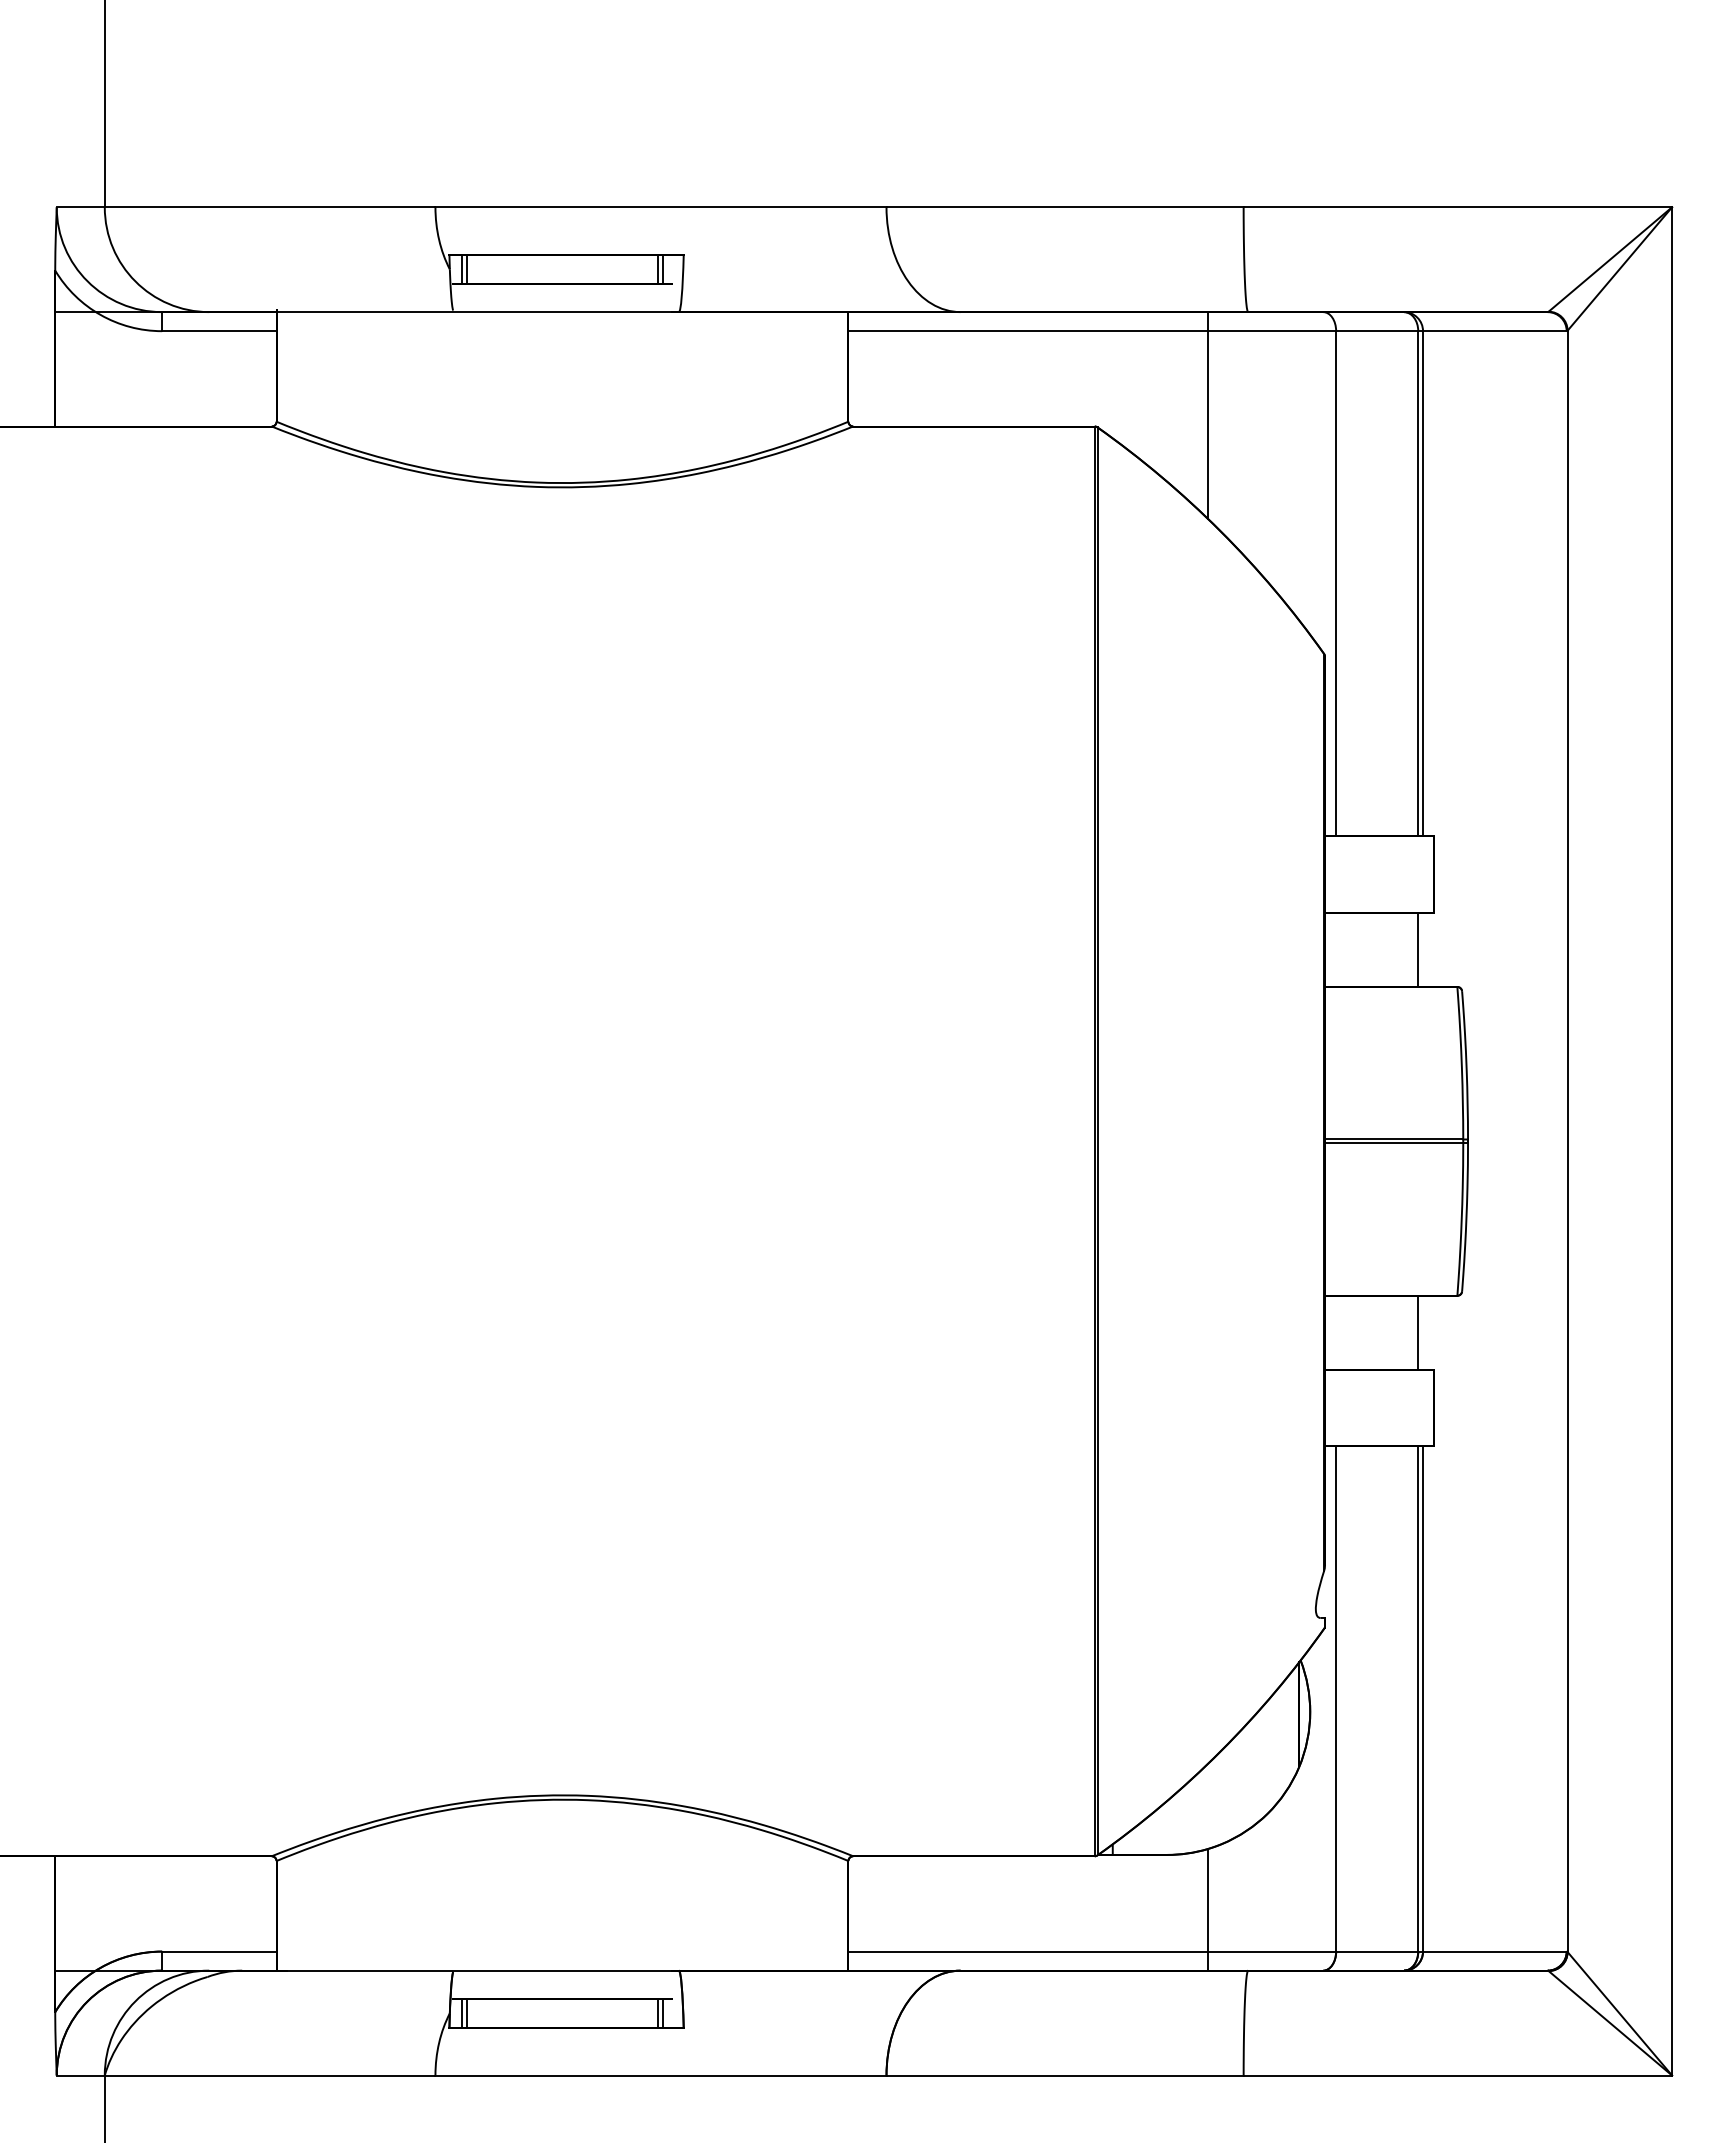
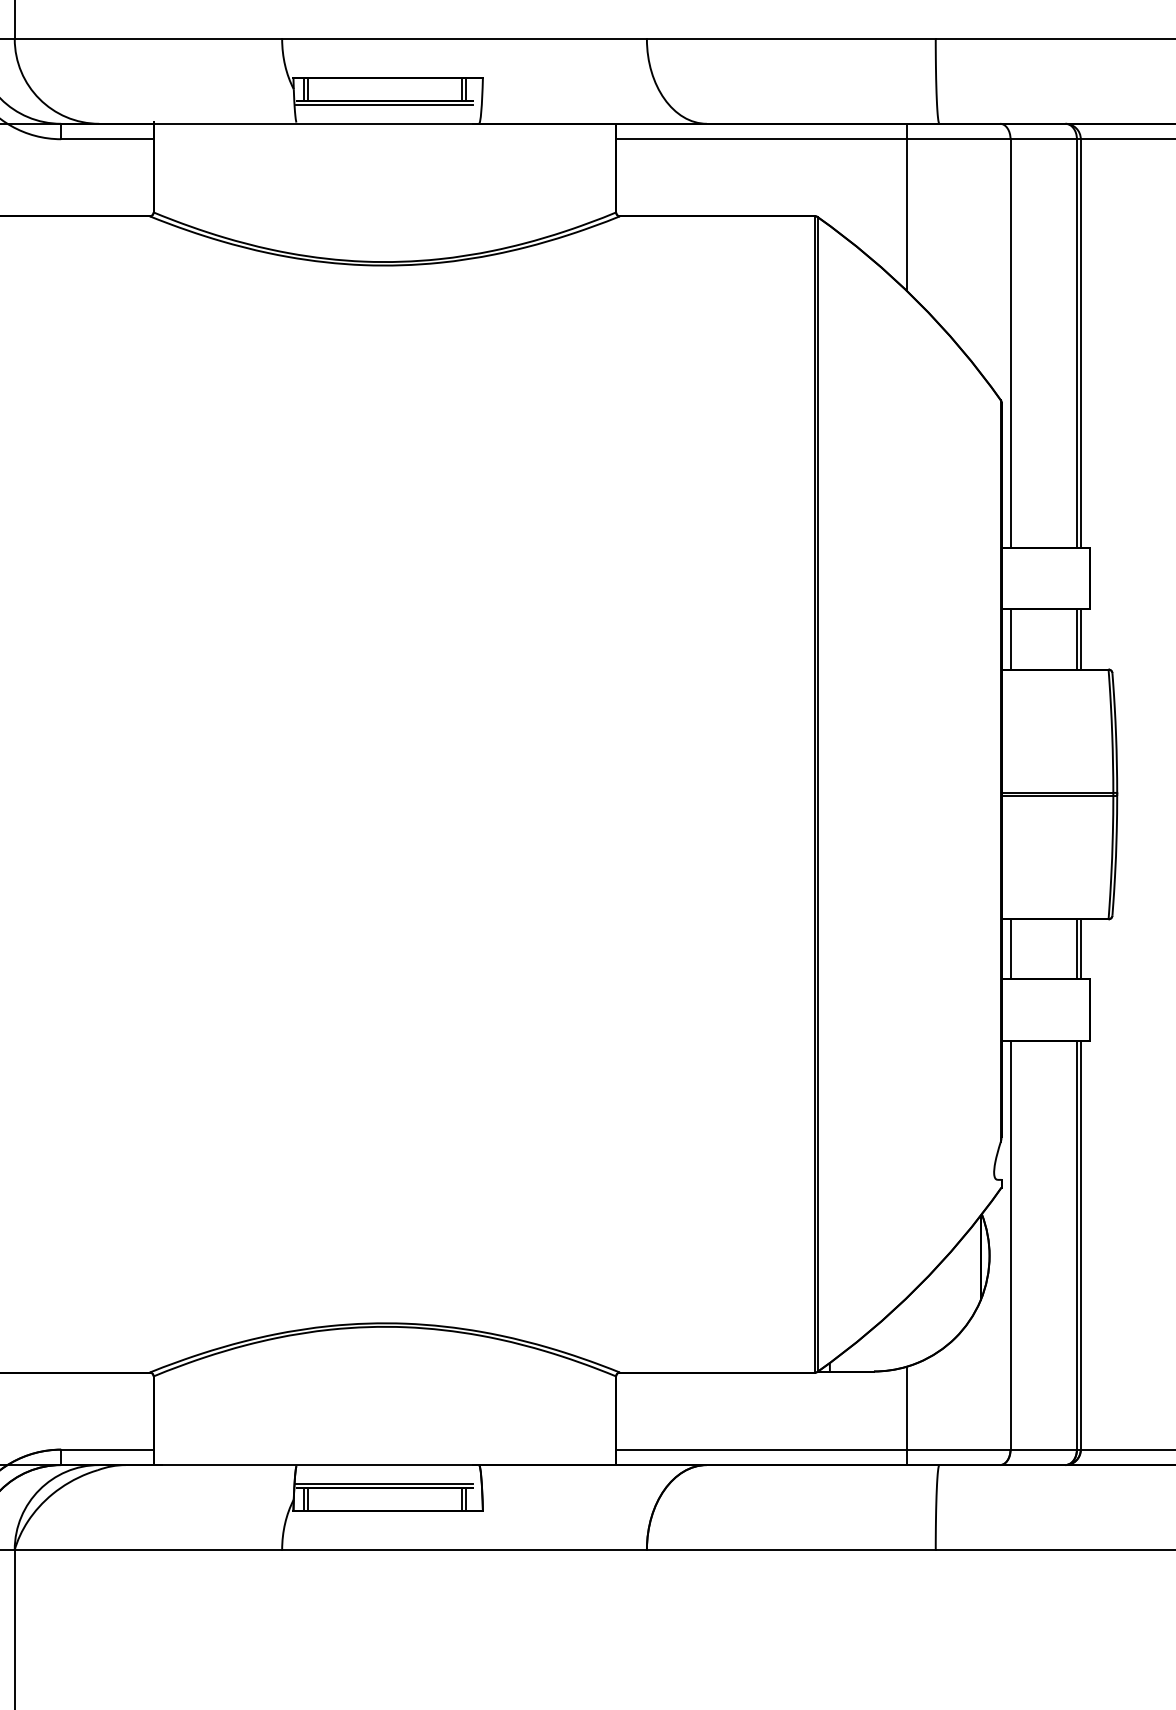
line: (562, 288) -> (384, 104), added
line: (1336, 949) -> (1010, 639), added
line: (1423, 949) -> (1081, 639), added
line: (1336, 1332) -> (1010, 949), added
line: (1423, 1332) -> (1081, 949), added
line: (562, 1994) -> (384, 1484), added

